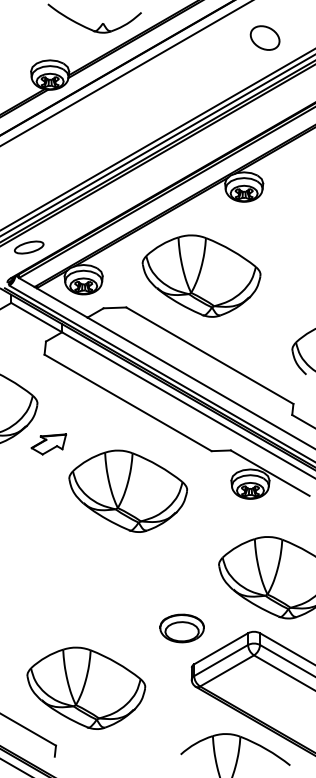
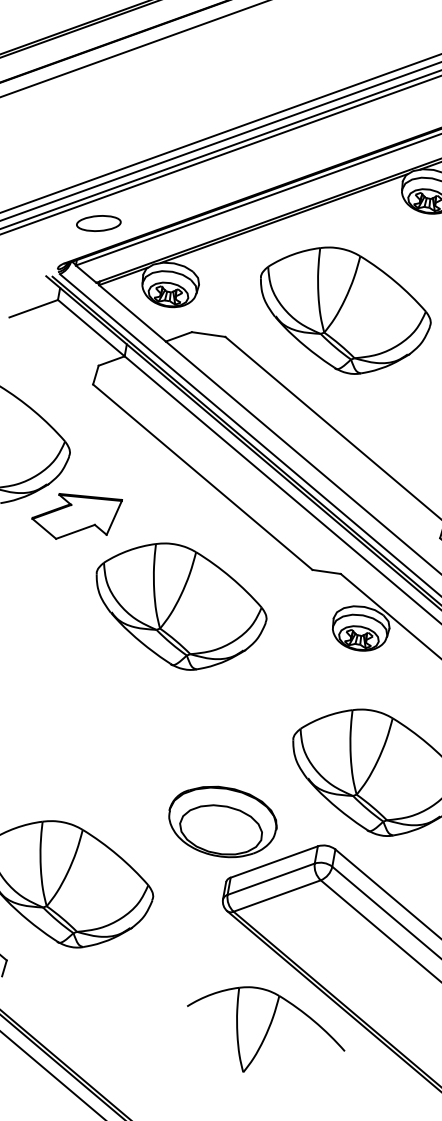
part: (48, 444) -> (75, 517), size x1.67
part: (181, 628) -> (221, 821), size x1.67

